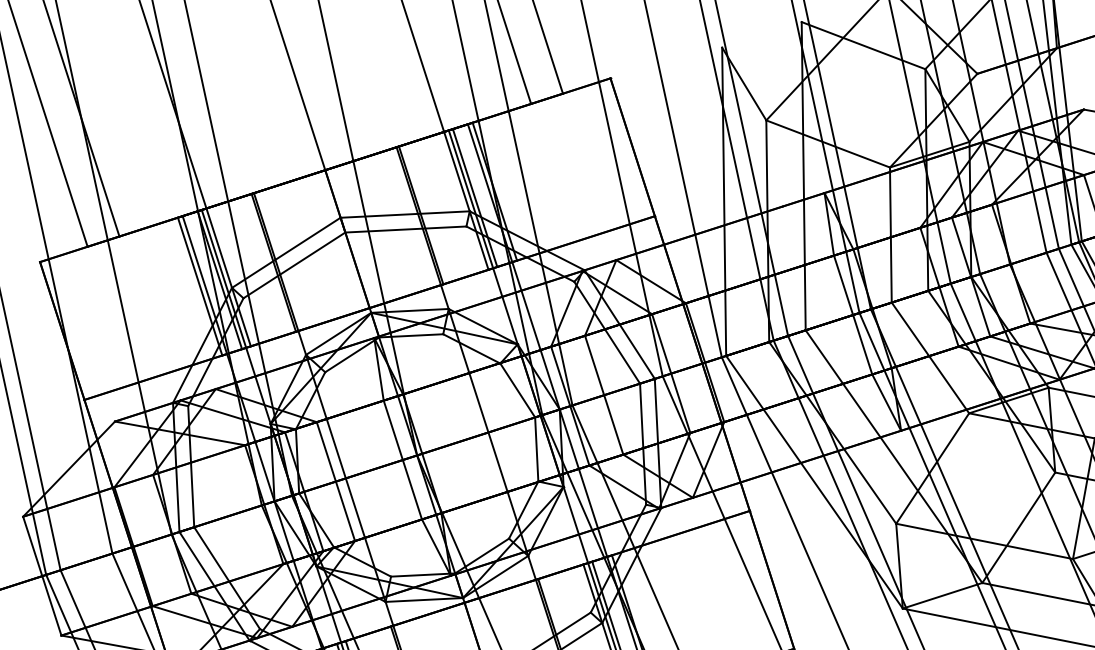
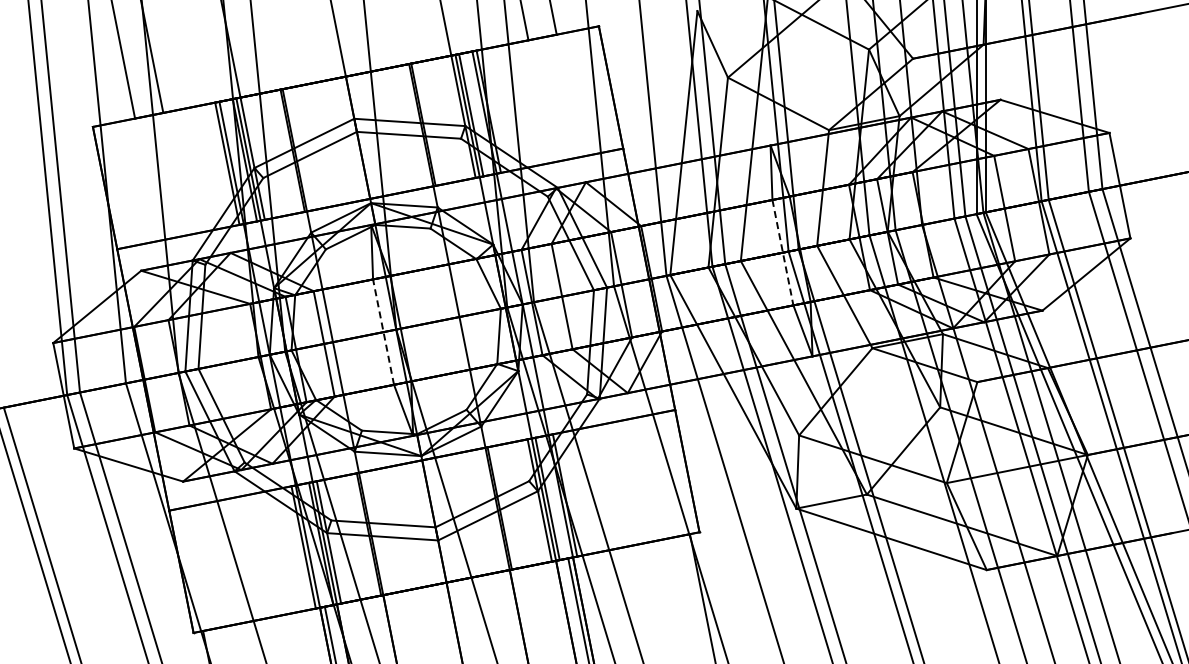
line: (852, 314) -> (782, 252), solid -> dashed
line: (402, 460) -> (383, 332), solid -> dashed

